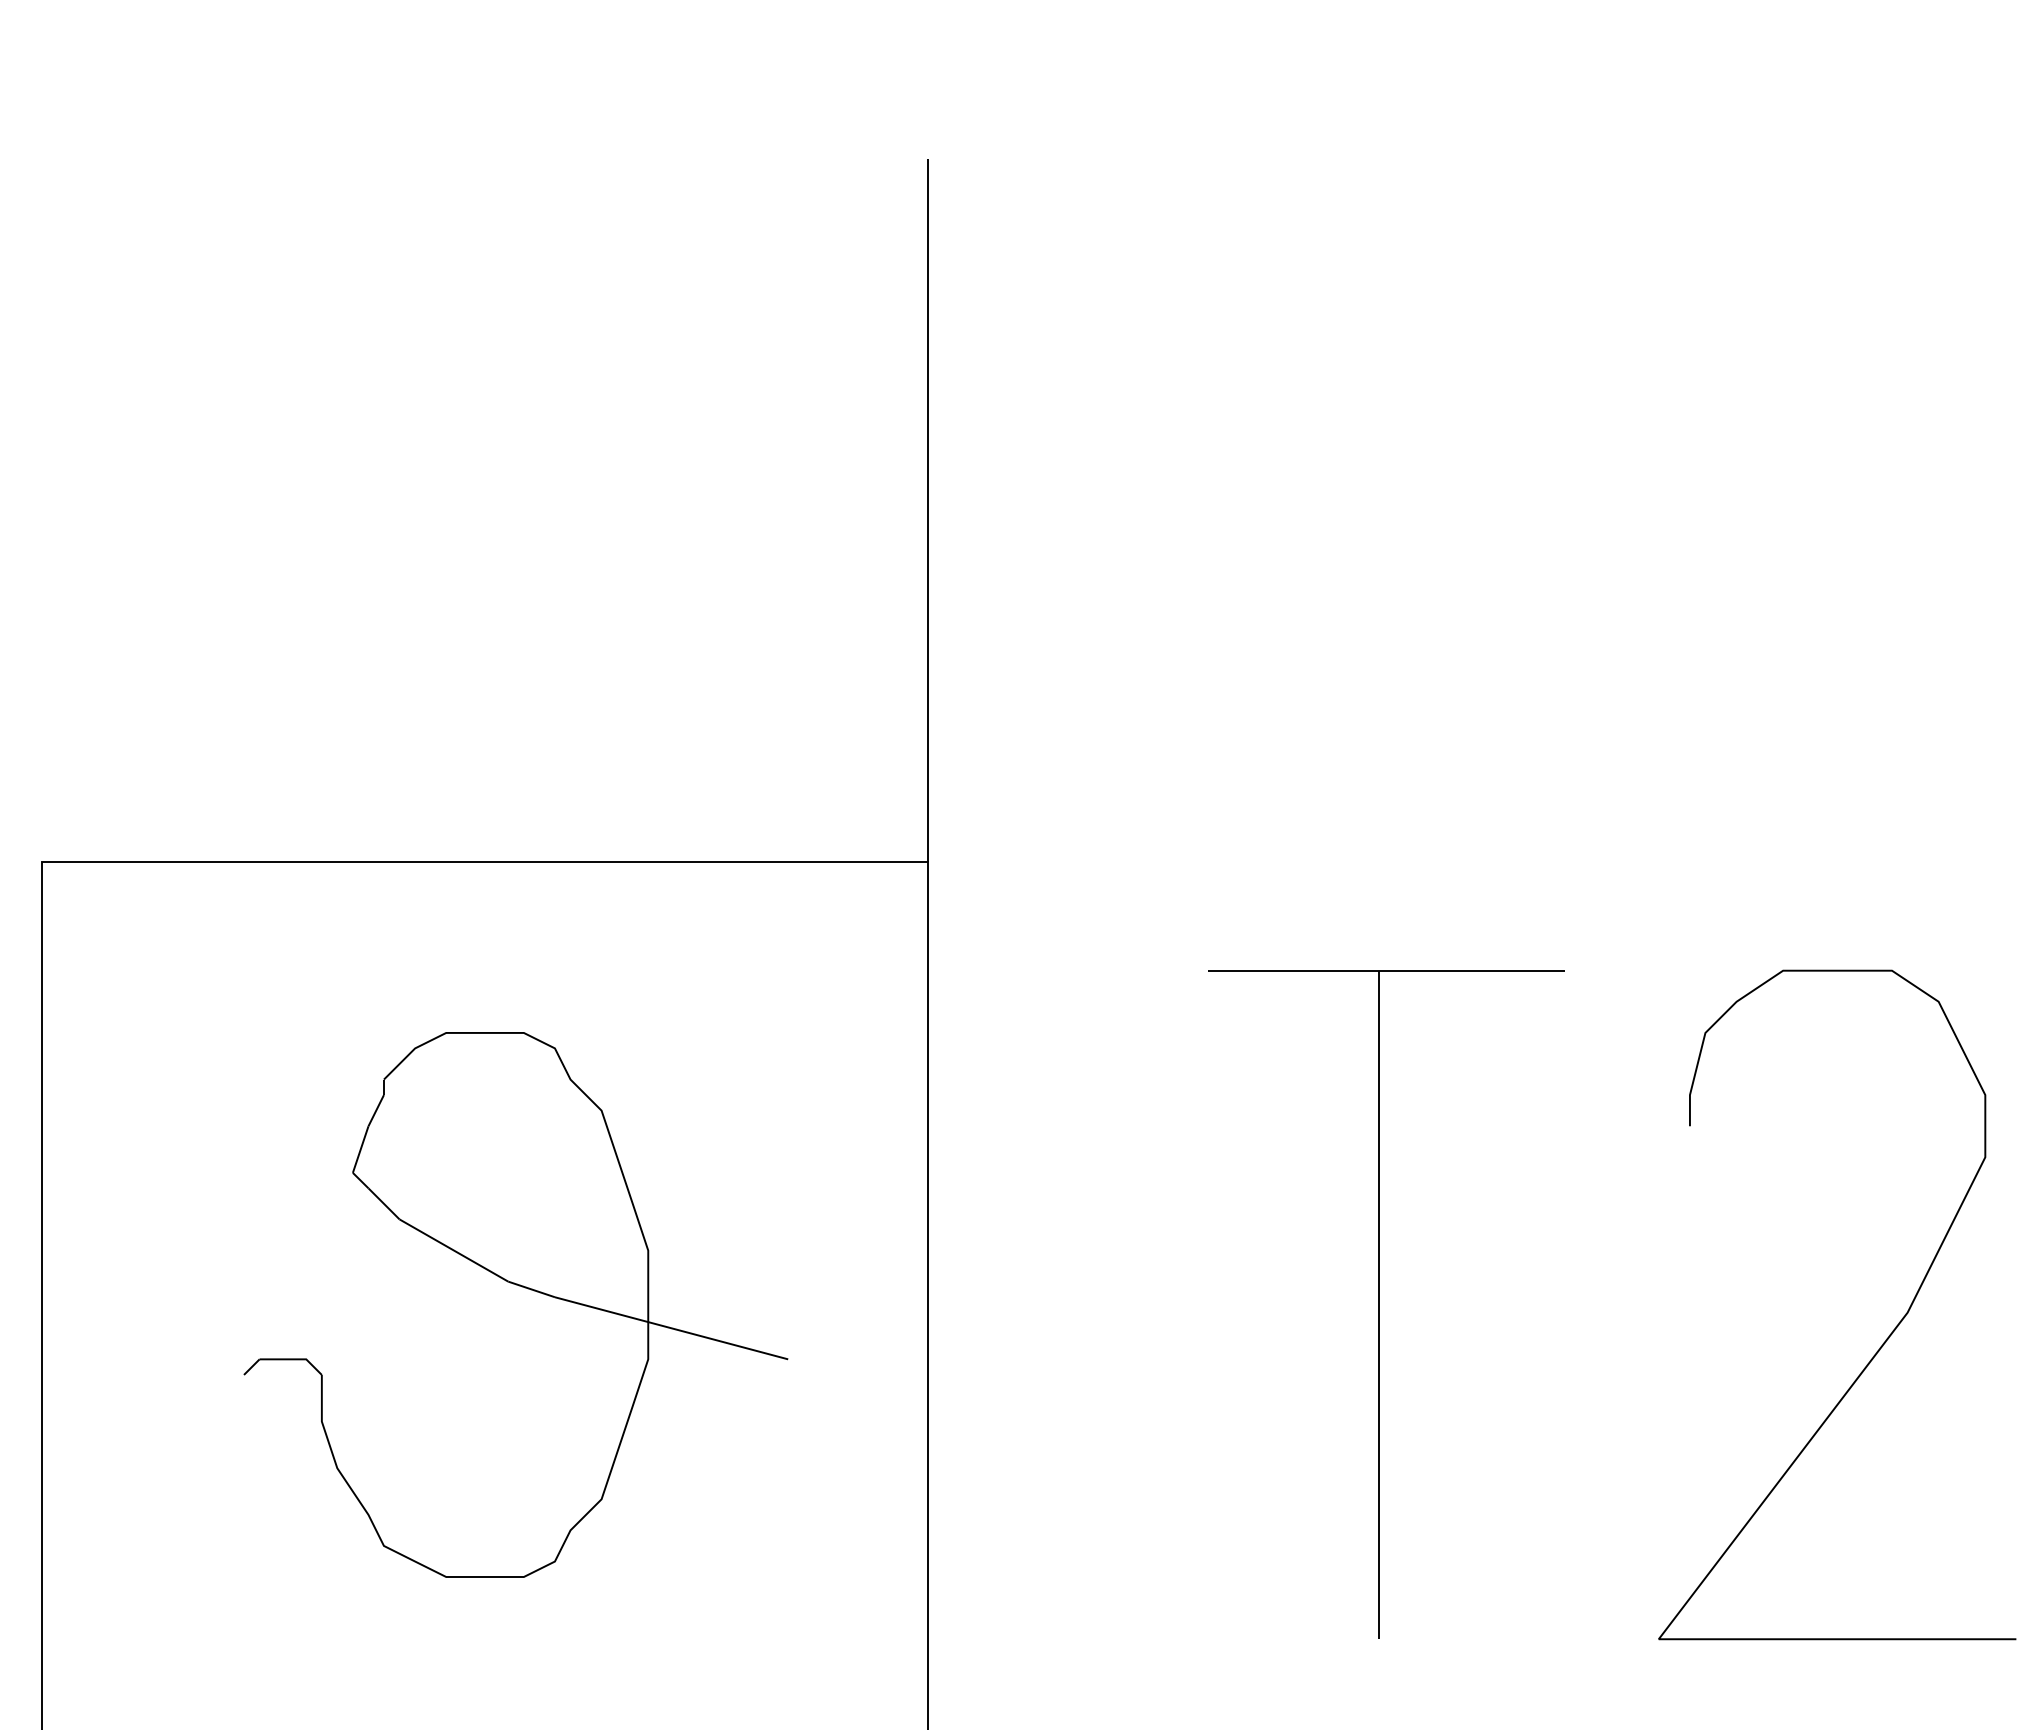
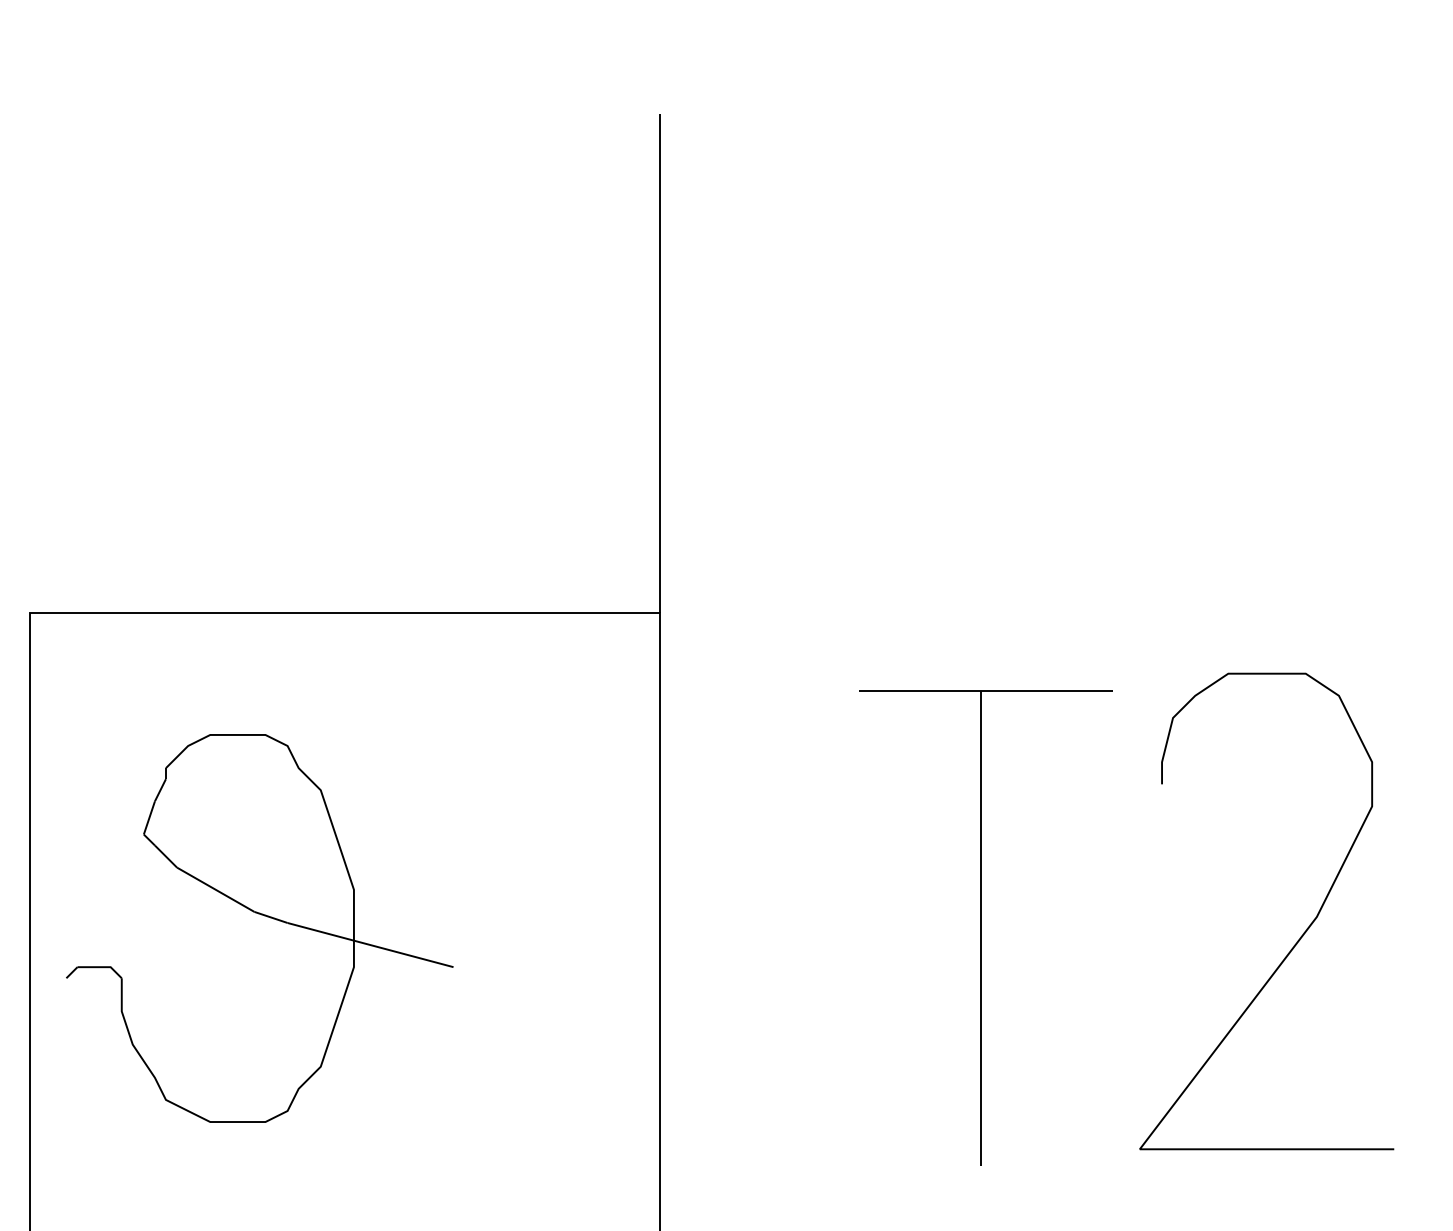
part: (522, 1288) -> (264, 916), moved
curve: (1884, 1340) -> (1300, 936), moved

